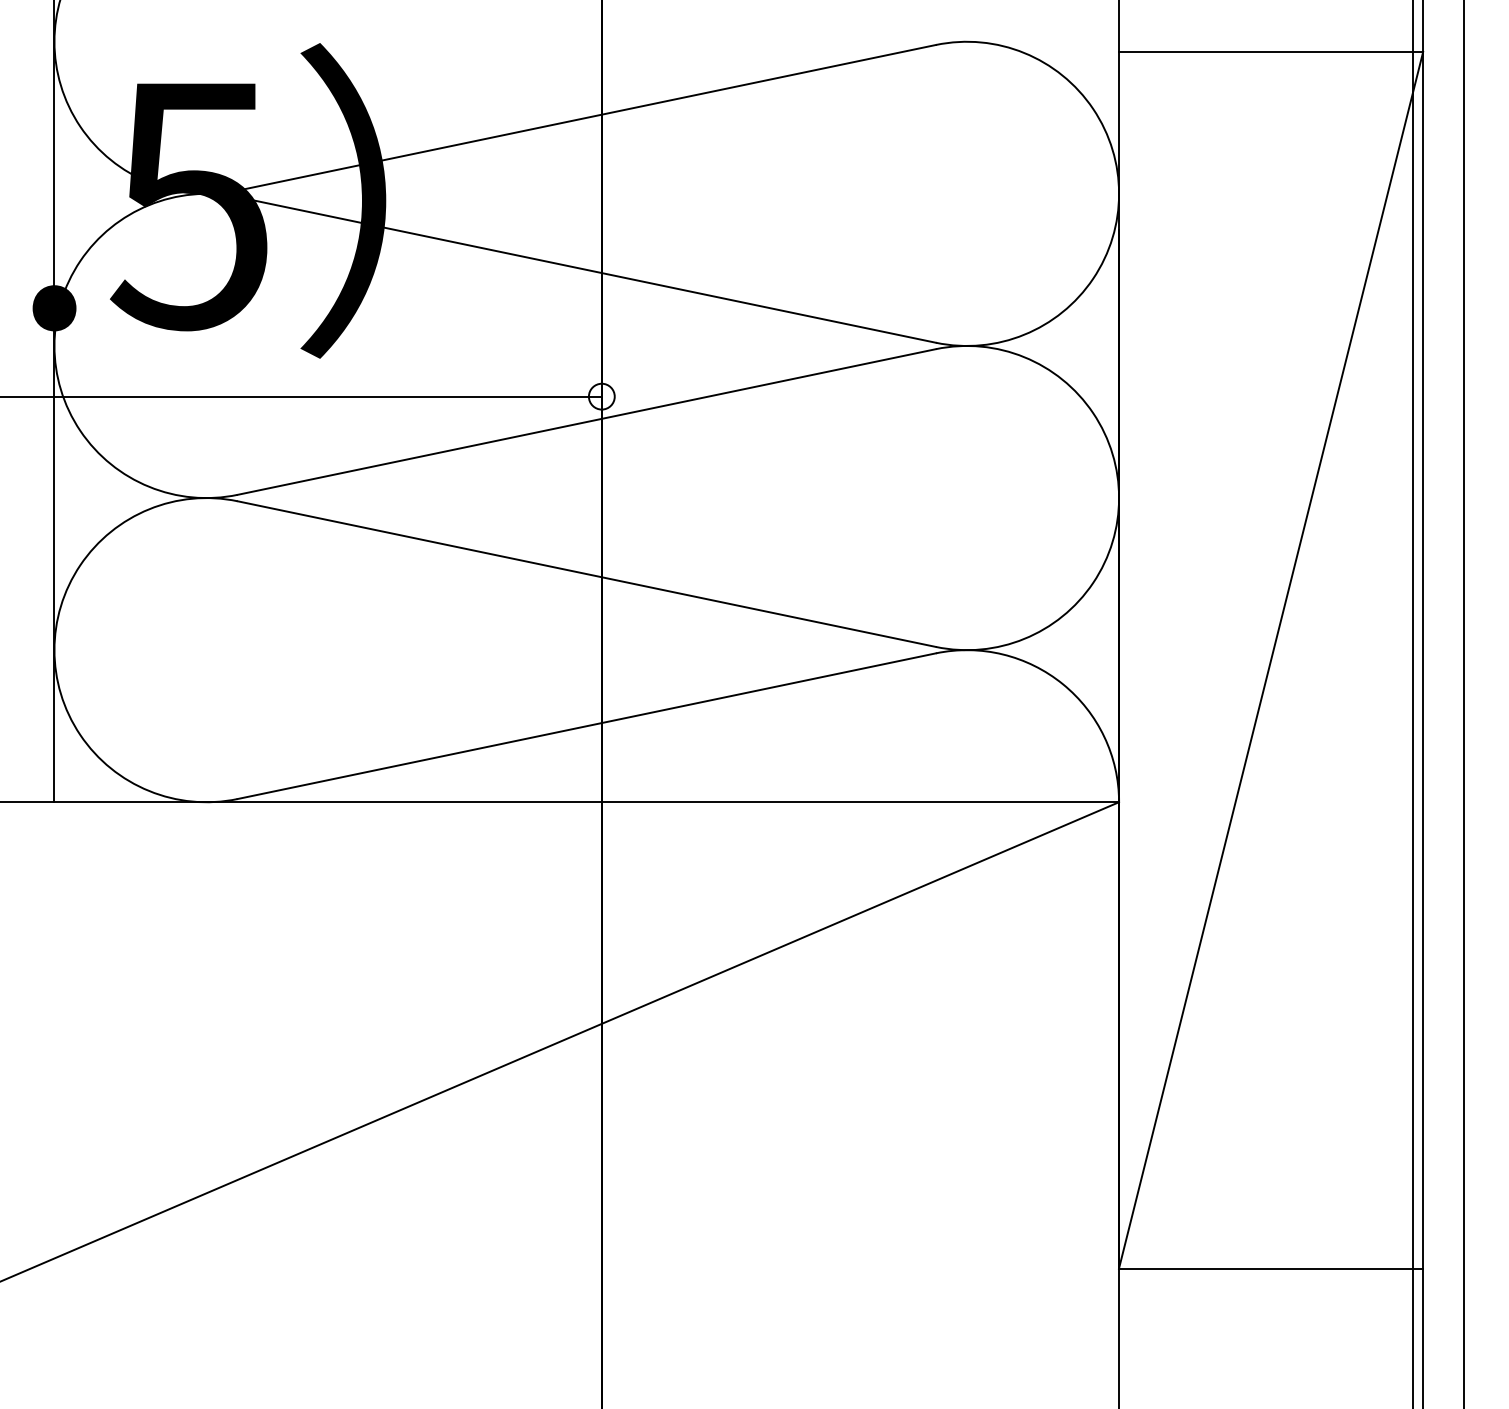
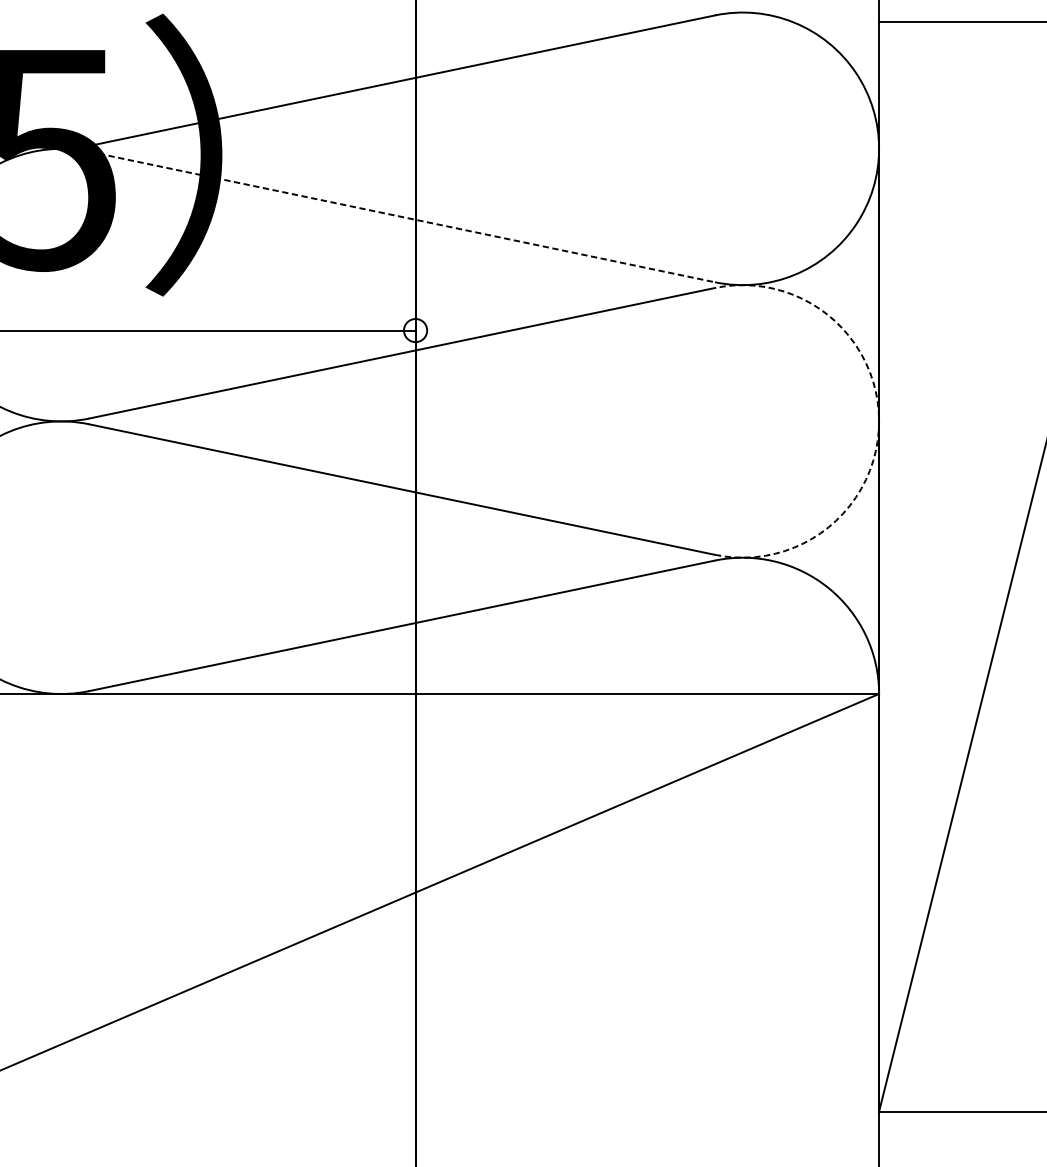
line: (586, 269) -> (401, 216), solid -> dashed
arc: (1119, 498) -> (879, 421), solid -> dashed

